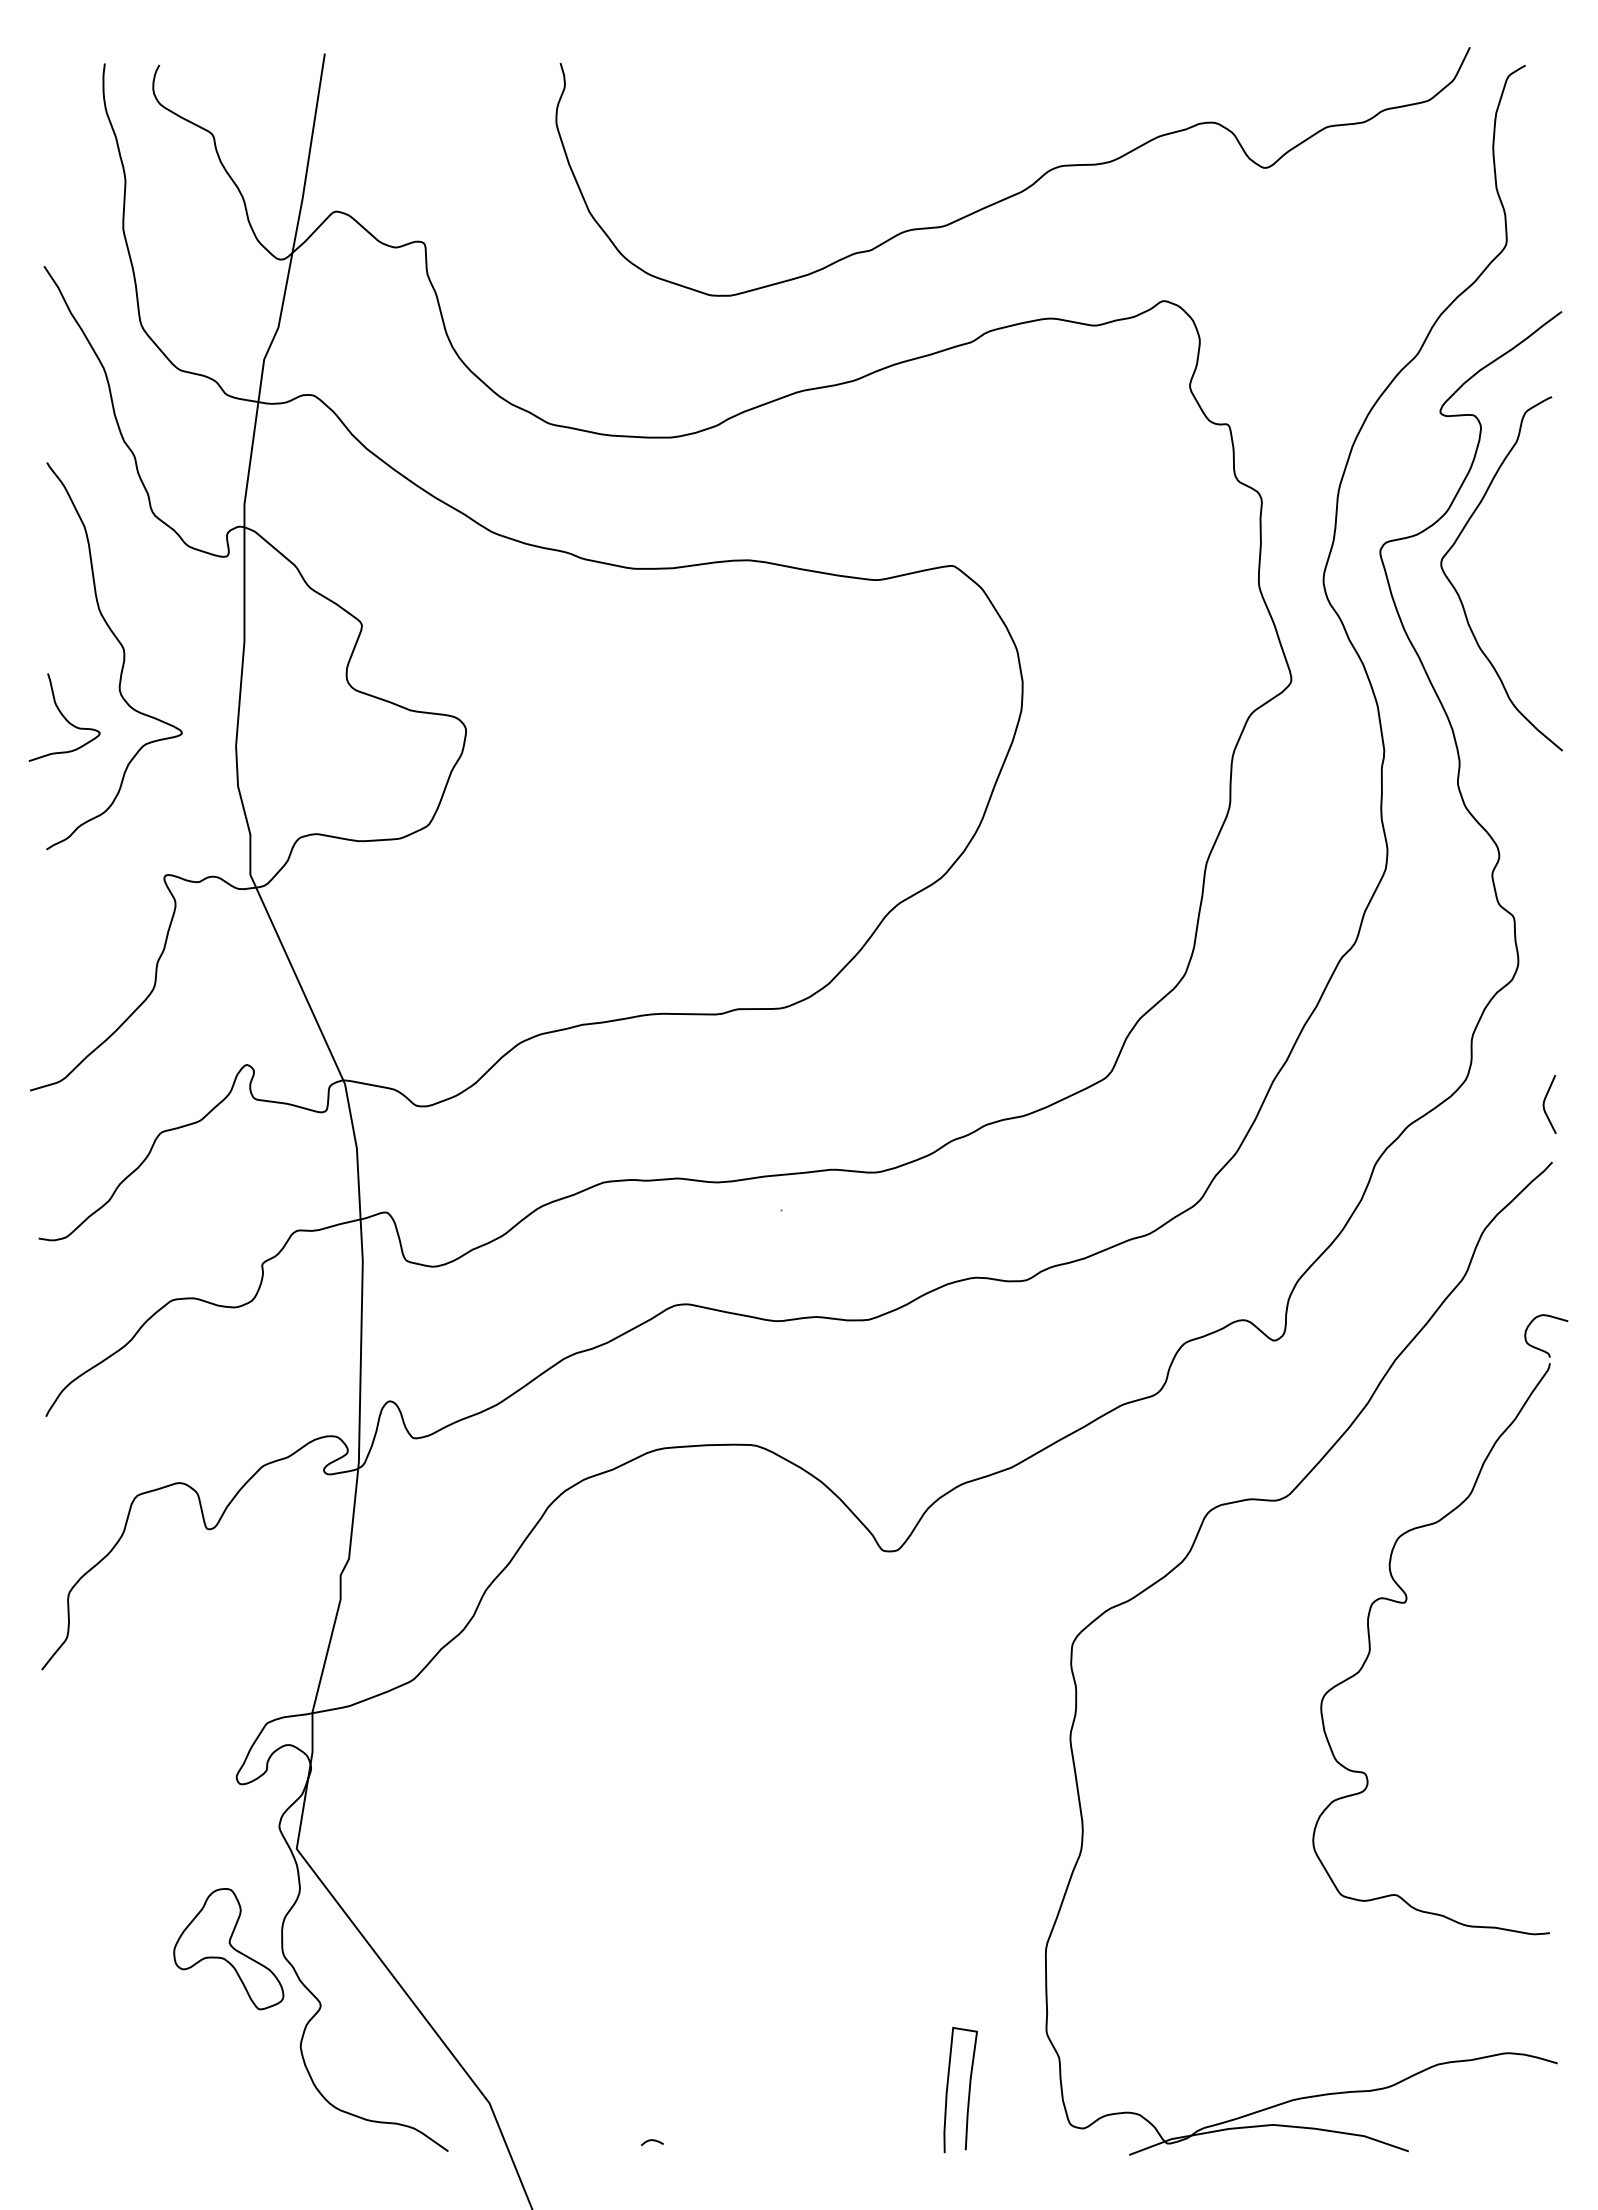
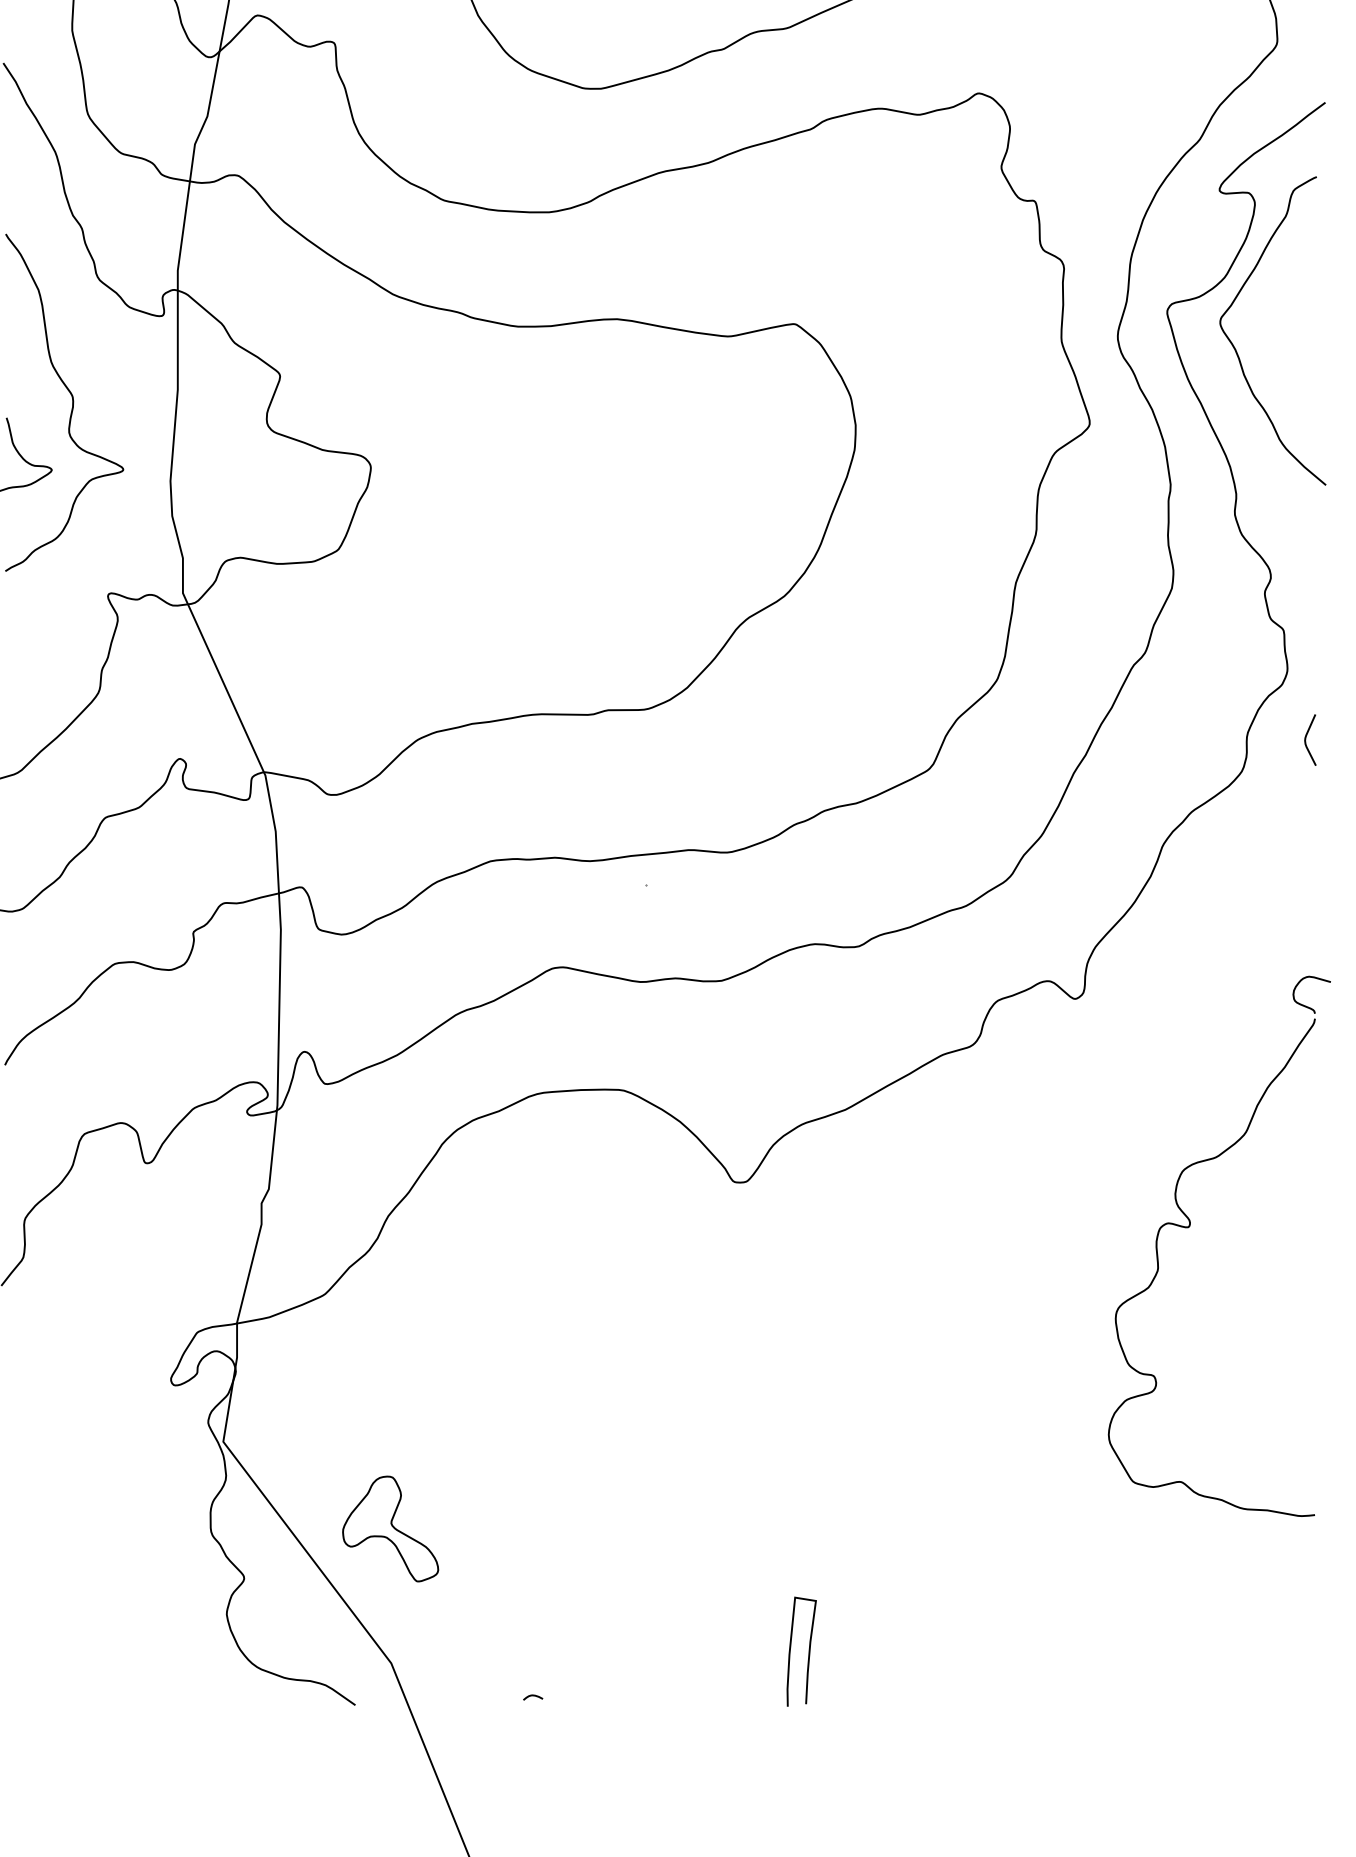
curve: (1544, 1104) -> (1305, 740), moved
part: (1186, 1558) -> (998, 1188), removed
part: (228, 1949) -> (390, 1529), moved

